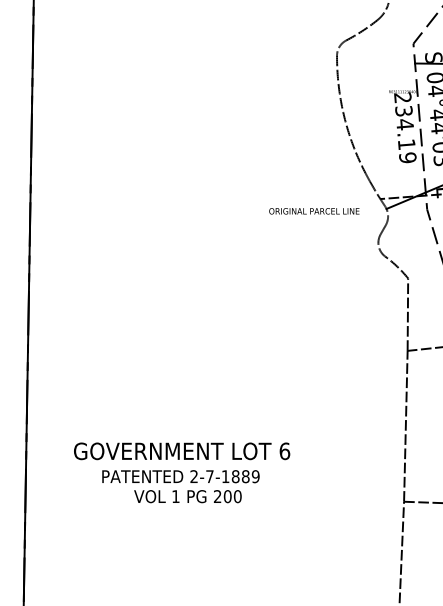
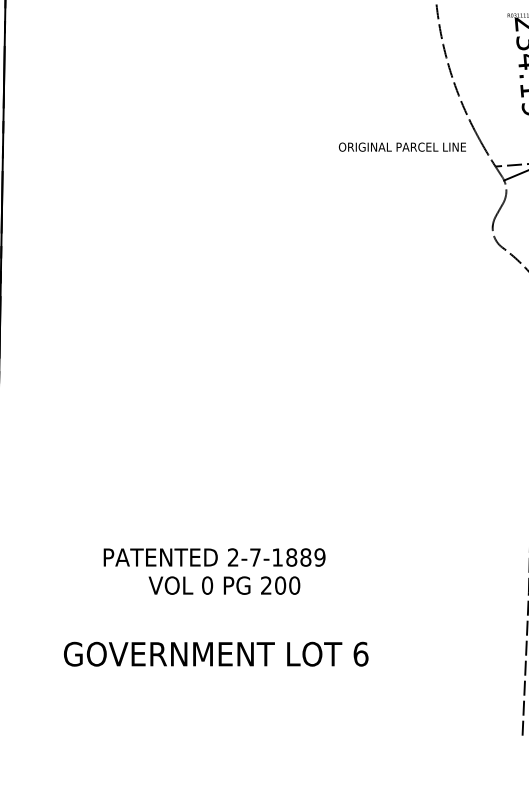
text: (314, 211) -> (402, 147), moved
text: (182, 451) -> (216, 654), moved
text: (175, 496) -> (206, 585), 1 -> 0

